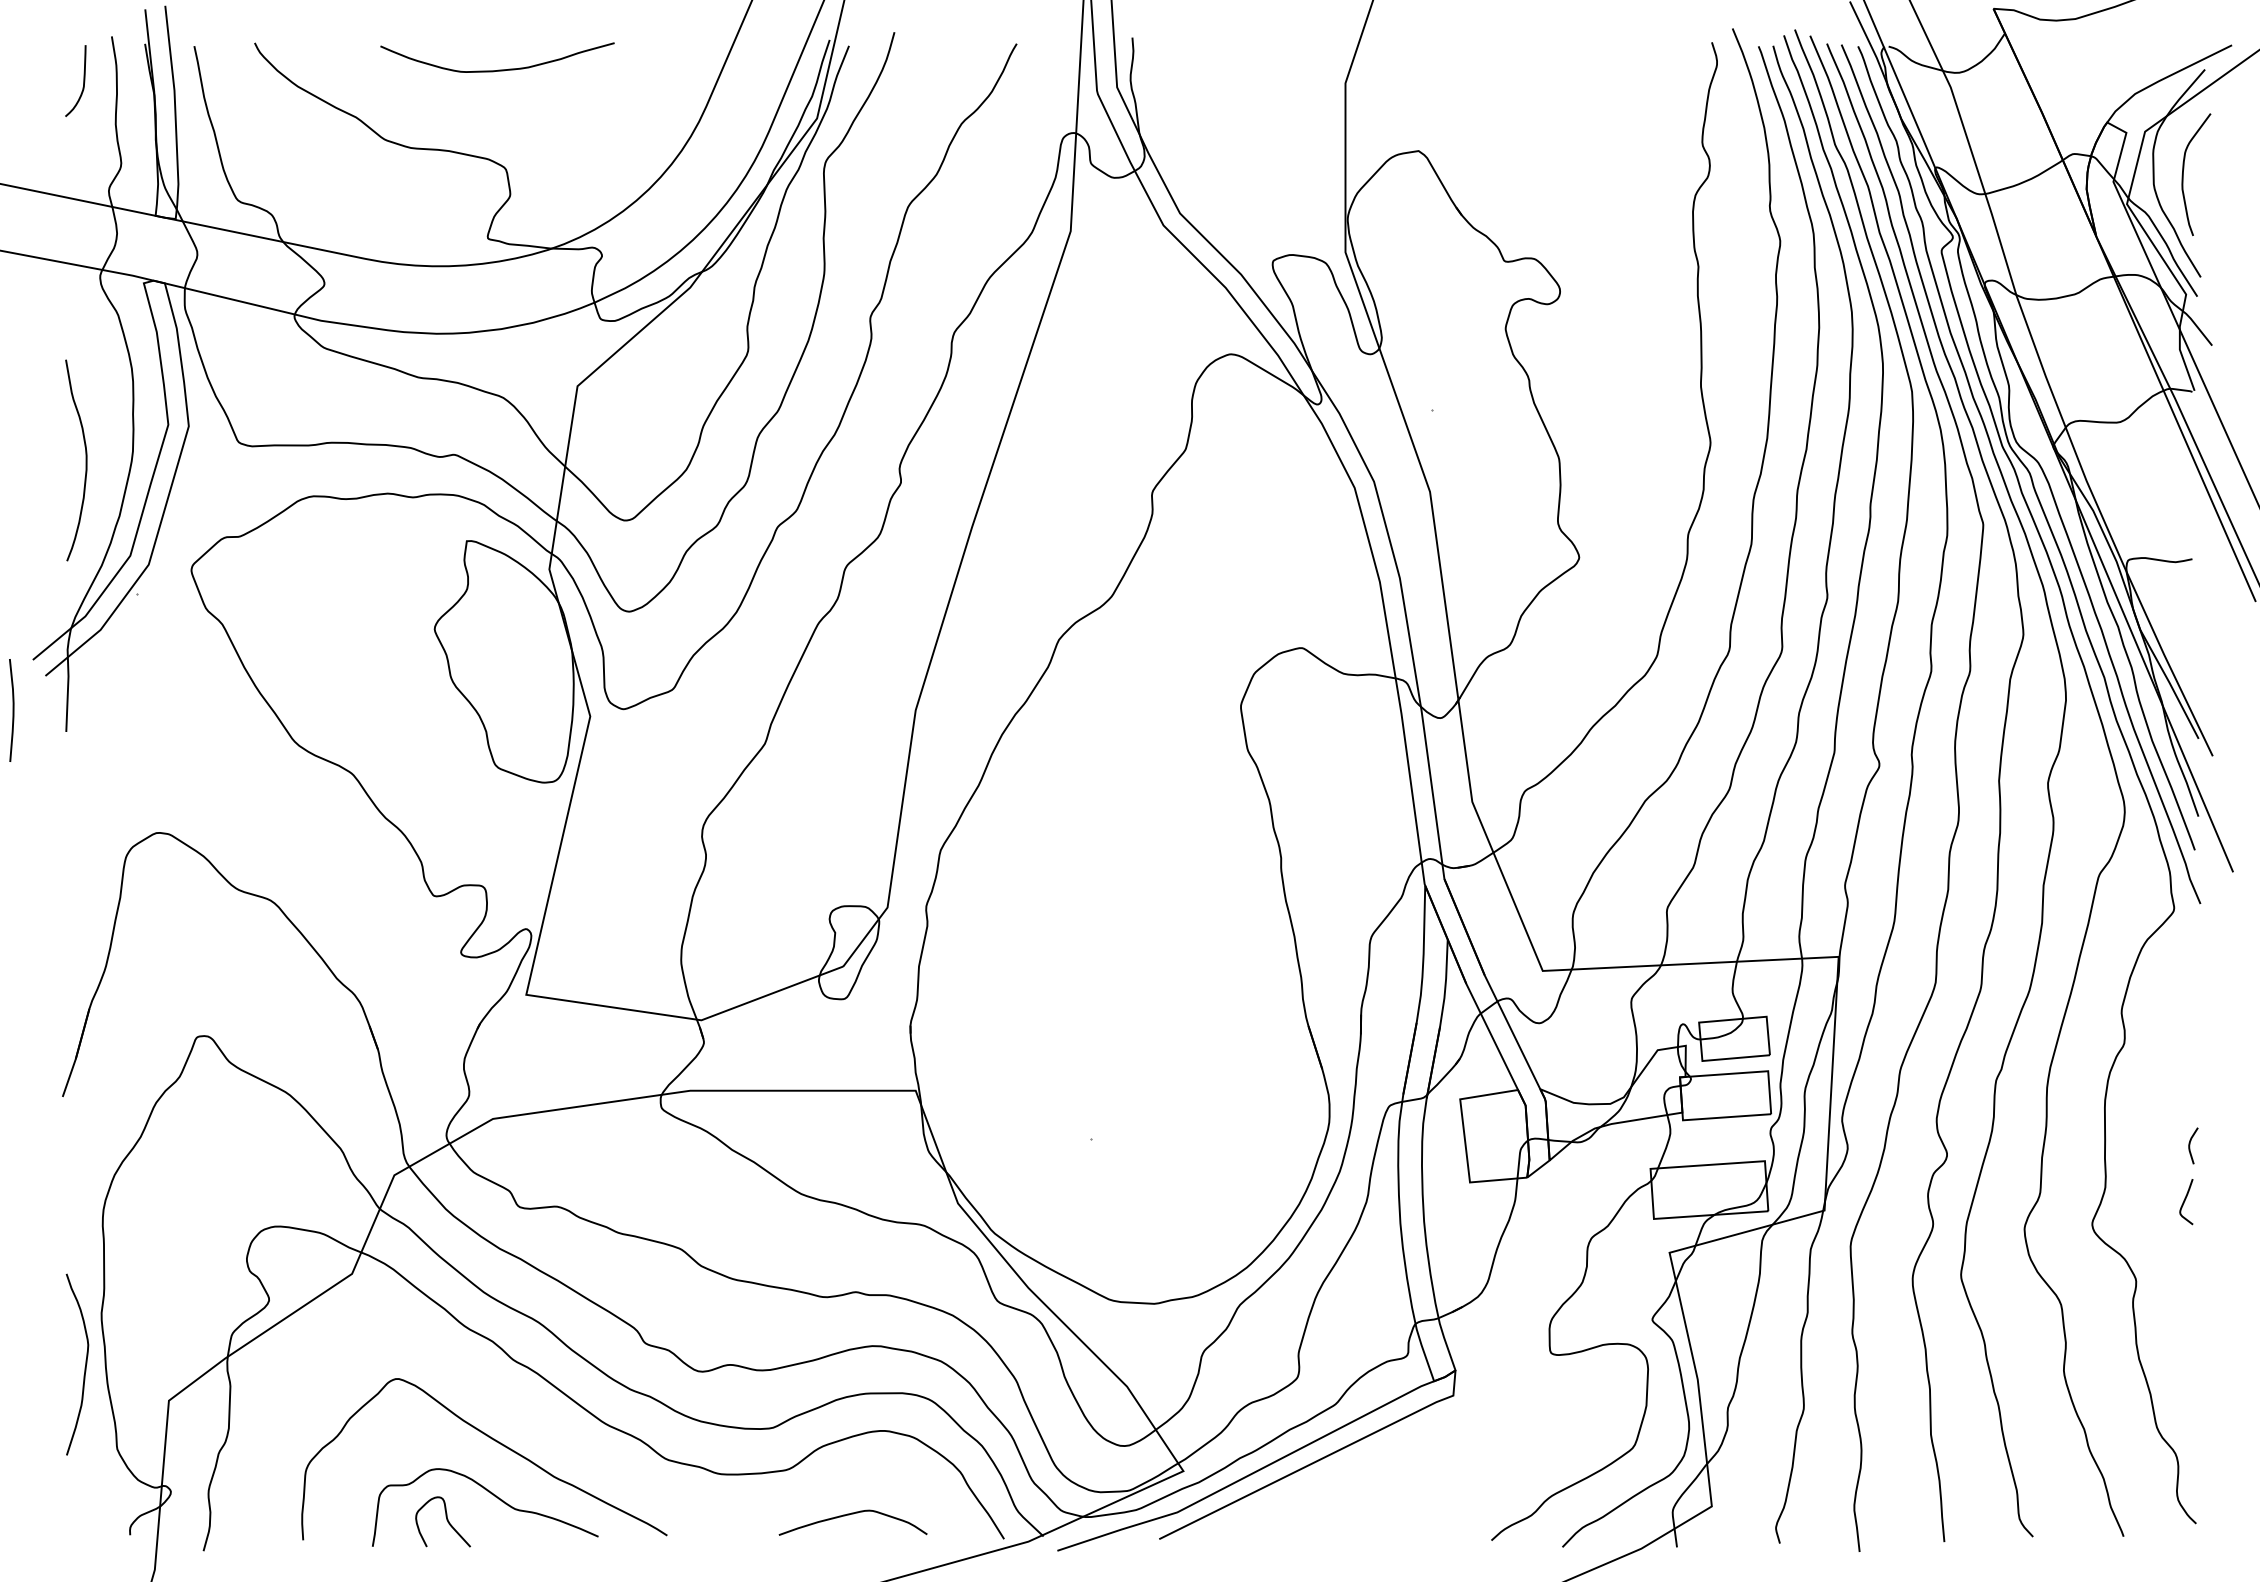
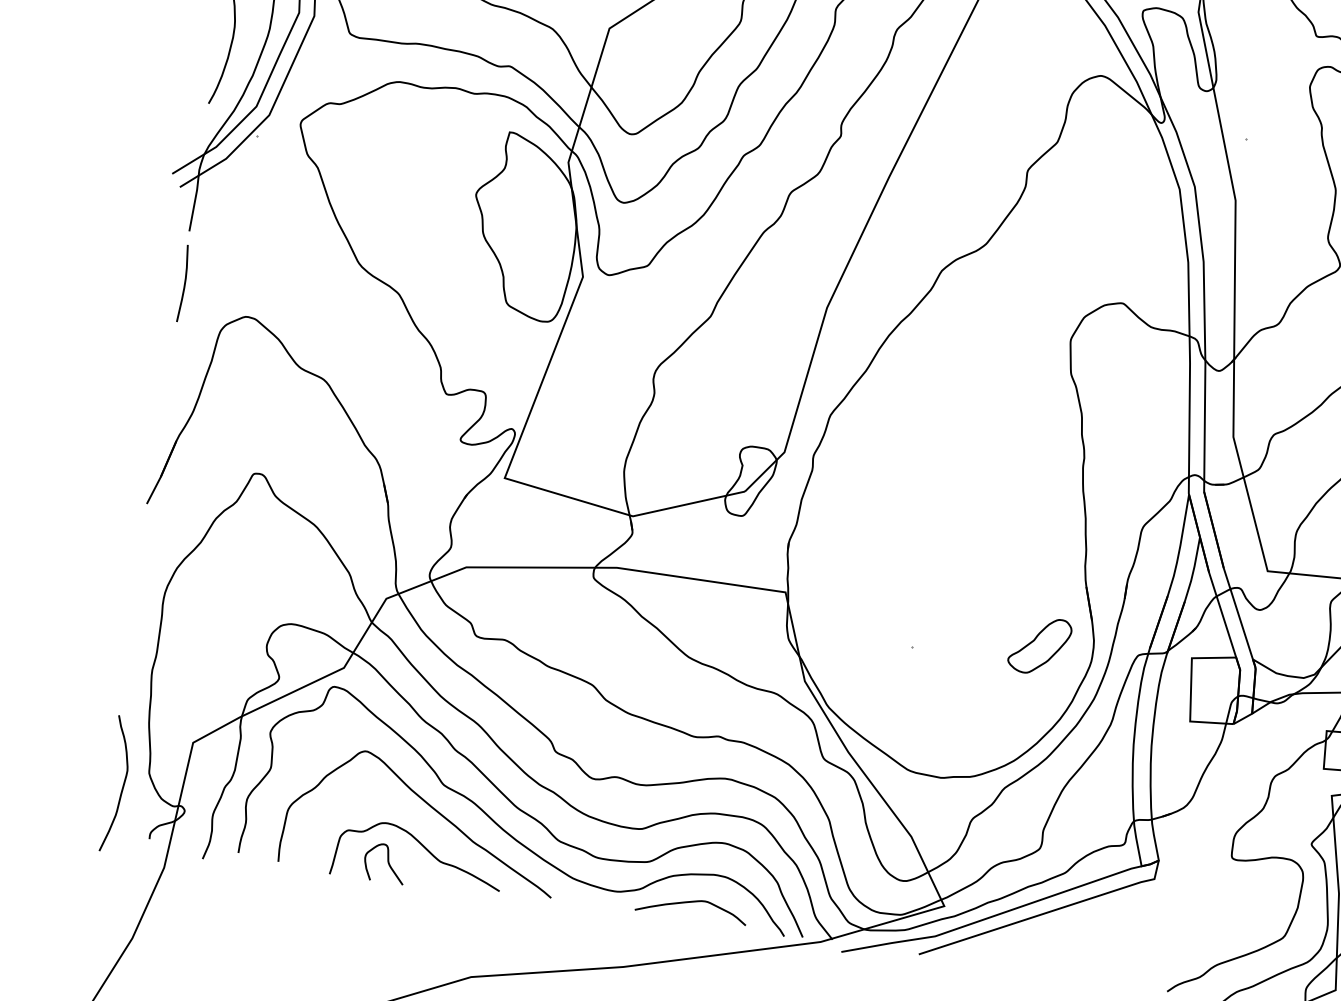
curve: (12, 710) -> (184, 283), moved
part: (1258, 1112) -> (1039, 646), added
curve: (84, 1367) -> (122, 787), moved
curve: (595, 1456) -> (506, 831), added

